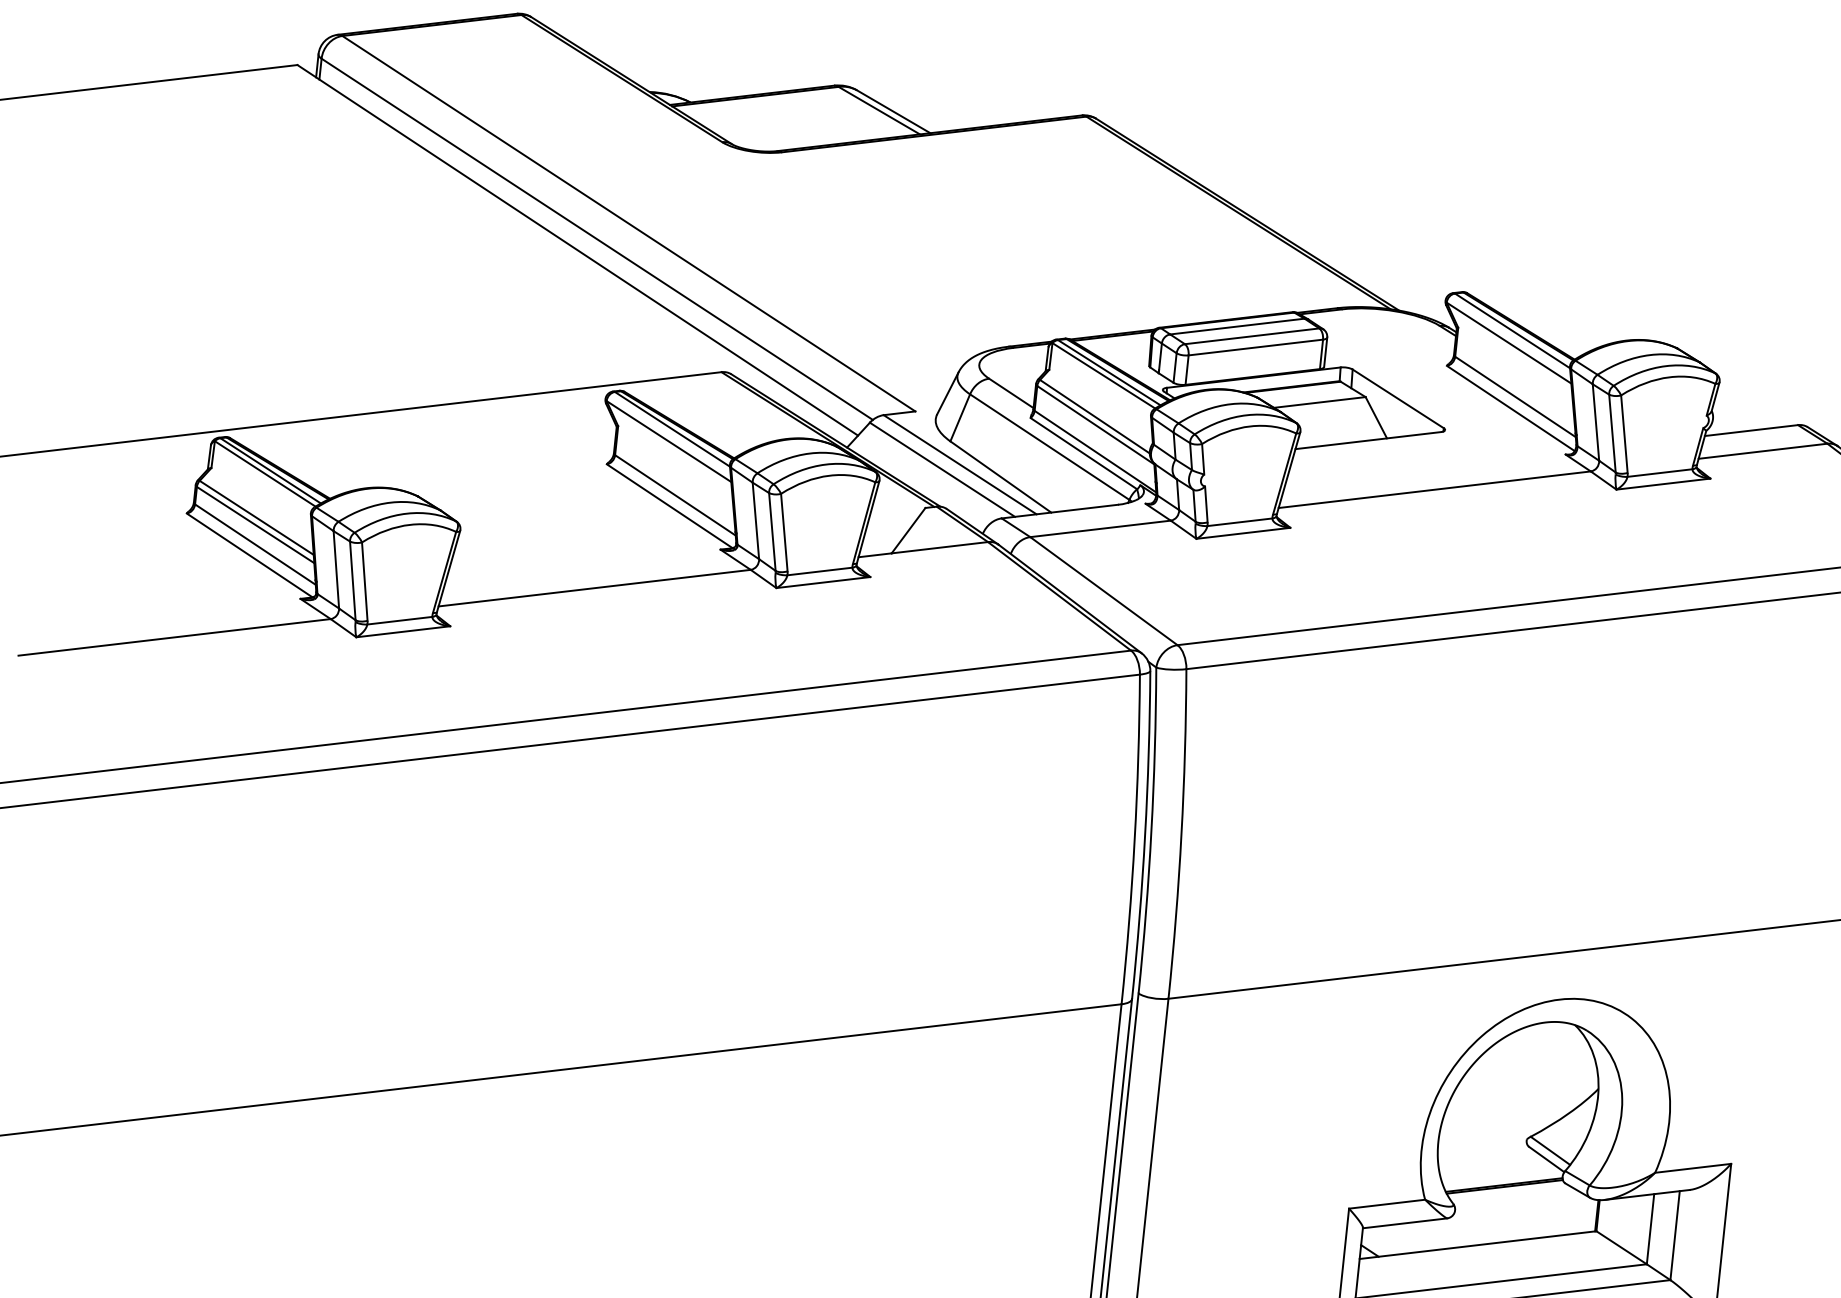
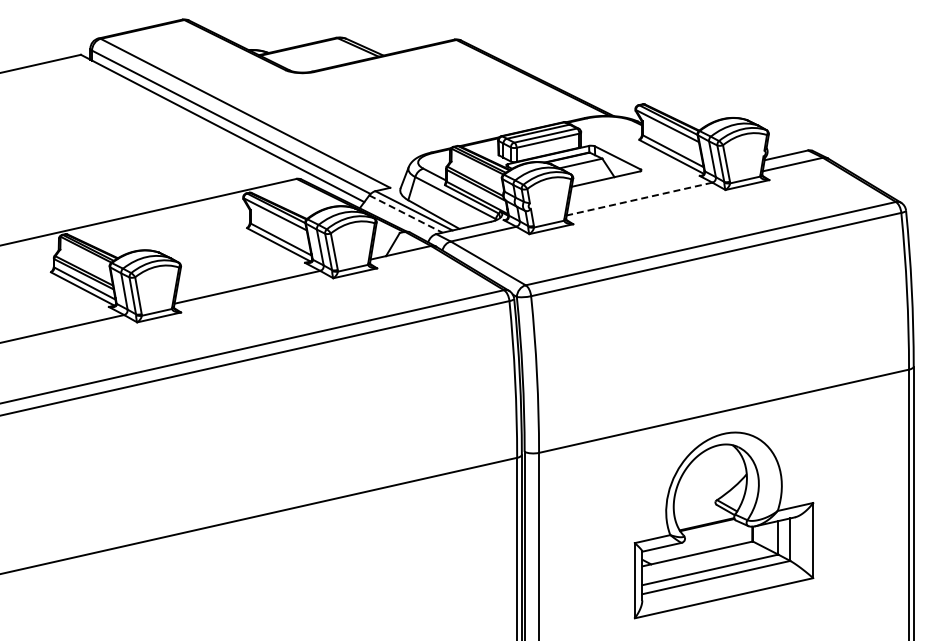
line: (943, 470) -> (406, 214), solid -> dashed
line: (1434, 490) -> (639, 199), solid -> dashed

